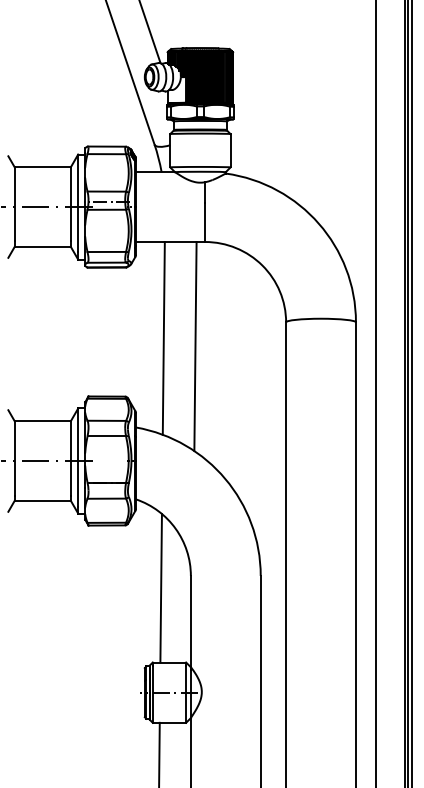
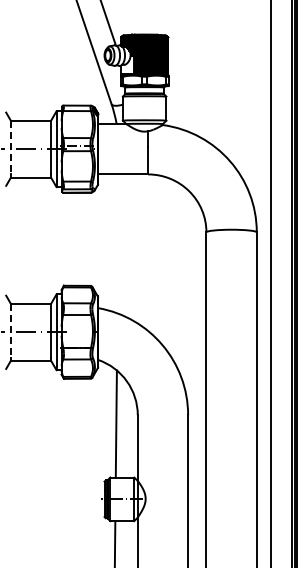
line: (14, 204) -> (10, 147), solid -> dashed
line: (162, 337) -> (117, 243), removed
line: (194, 346) -> (140, 249), removed
line: (14, 458) -> (10, 330), solid -> dashed

